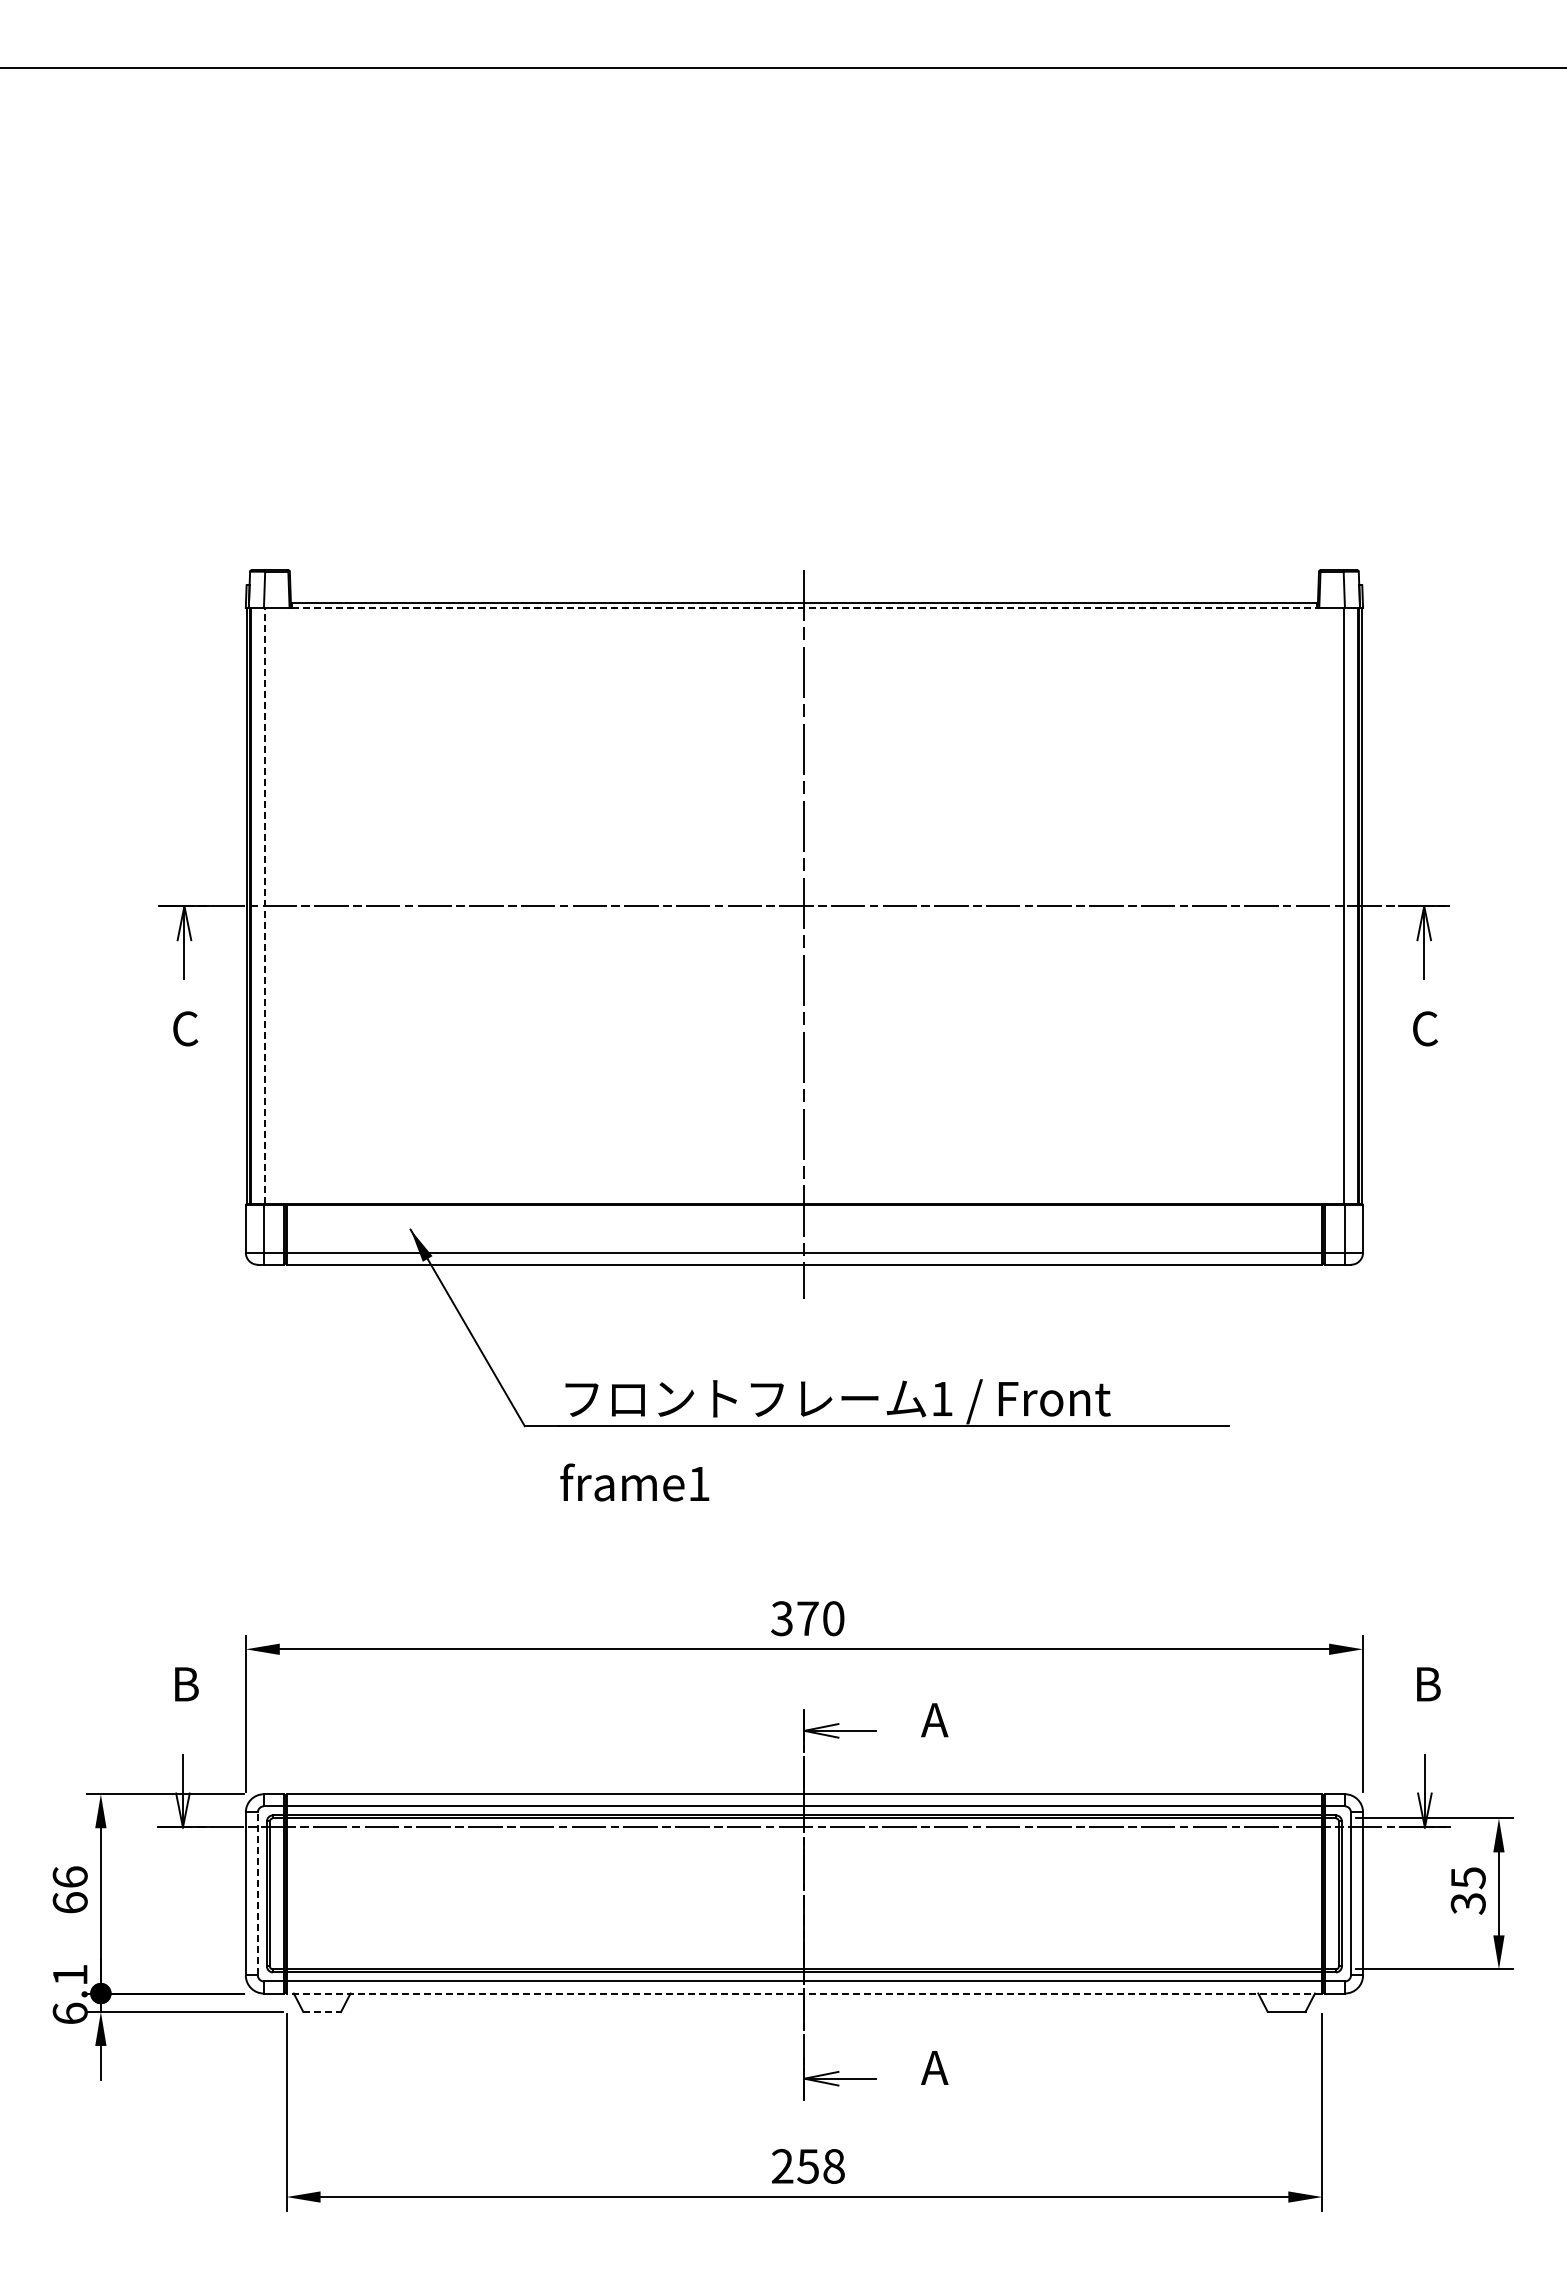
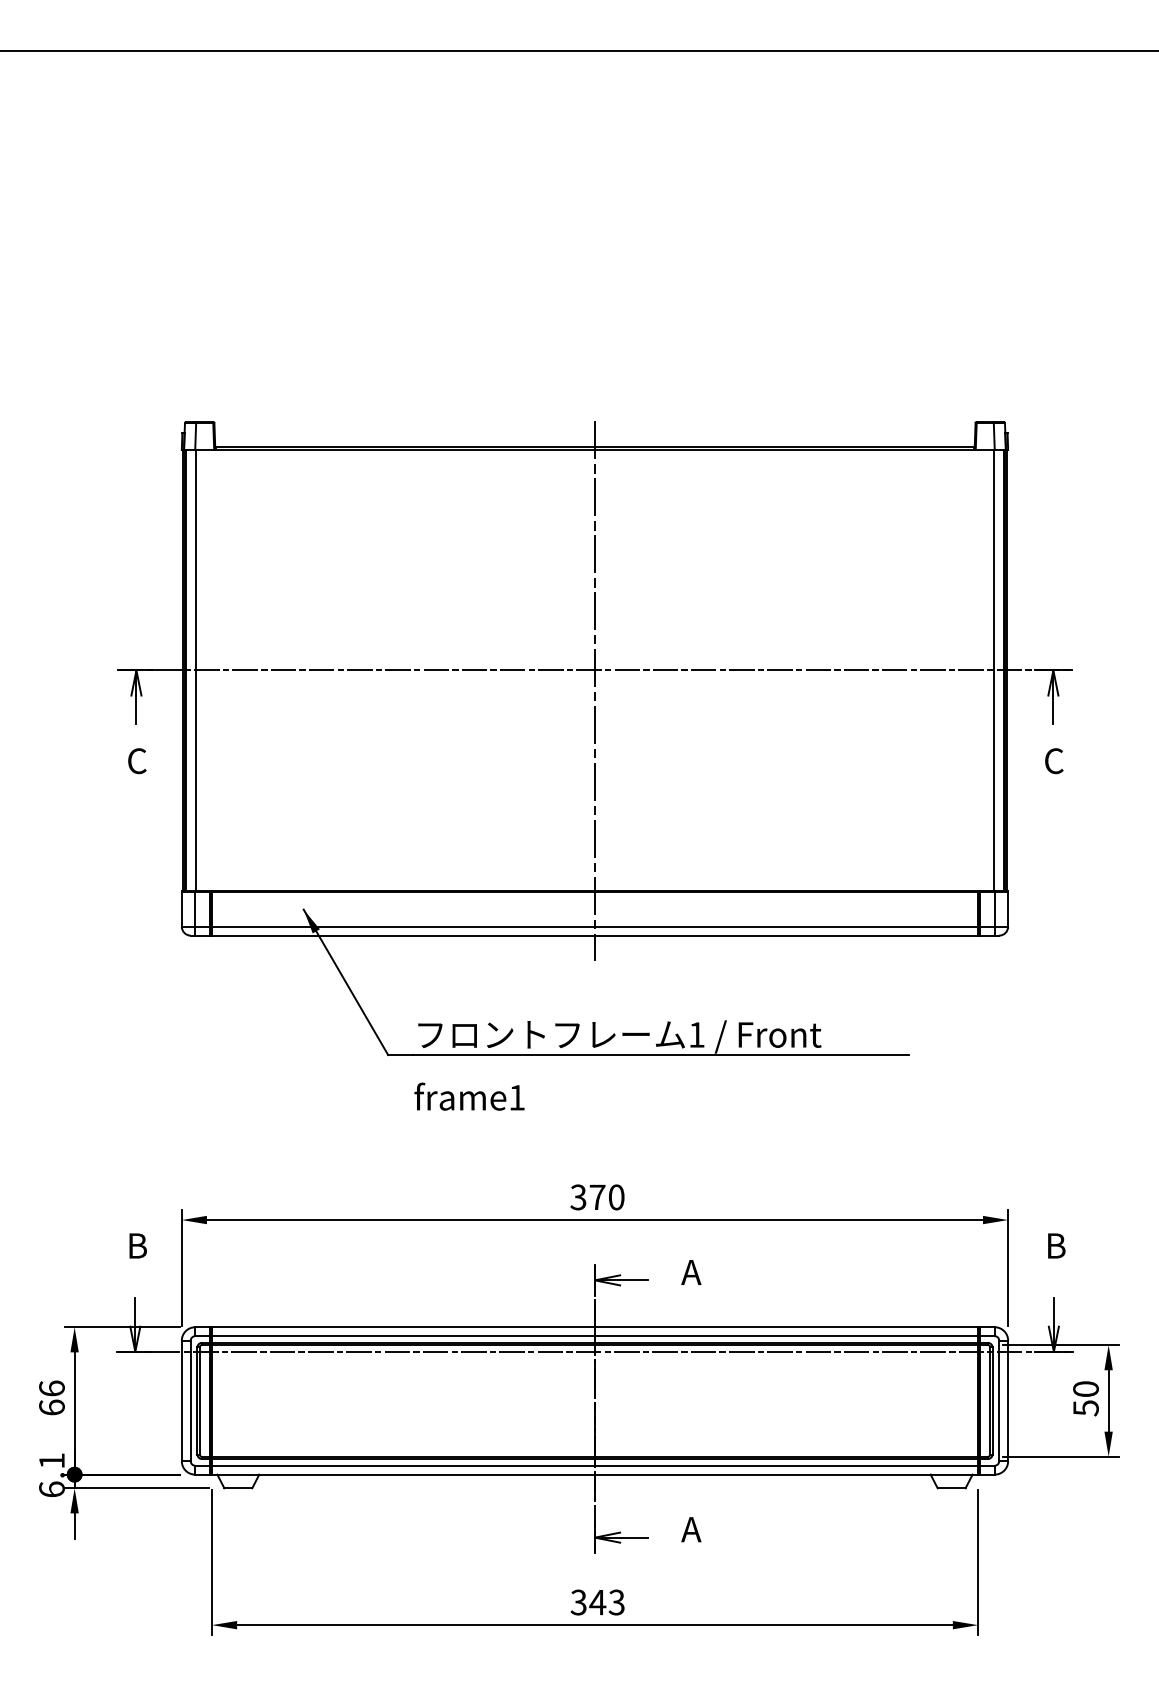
line: (804, 608) -> (595, 450), dashed -> solid
line: (264, 905) -> (195, 669), dashed -> solid
text: (1467, 1890) -> (1085, 1398), 35 -> 50
line: (257, 1893) -> (190, 1400), dashed -> solid
line: (804, 1993) -> (595, 1474), dashed -> solid
line: (322, 2011) -> (238, 1487), dashed -> solid
text: (807, 2166) -> (597, 1602), 258 -> 343

